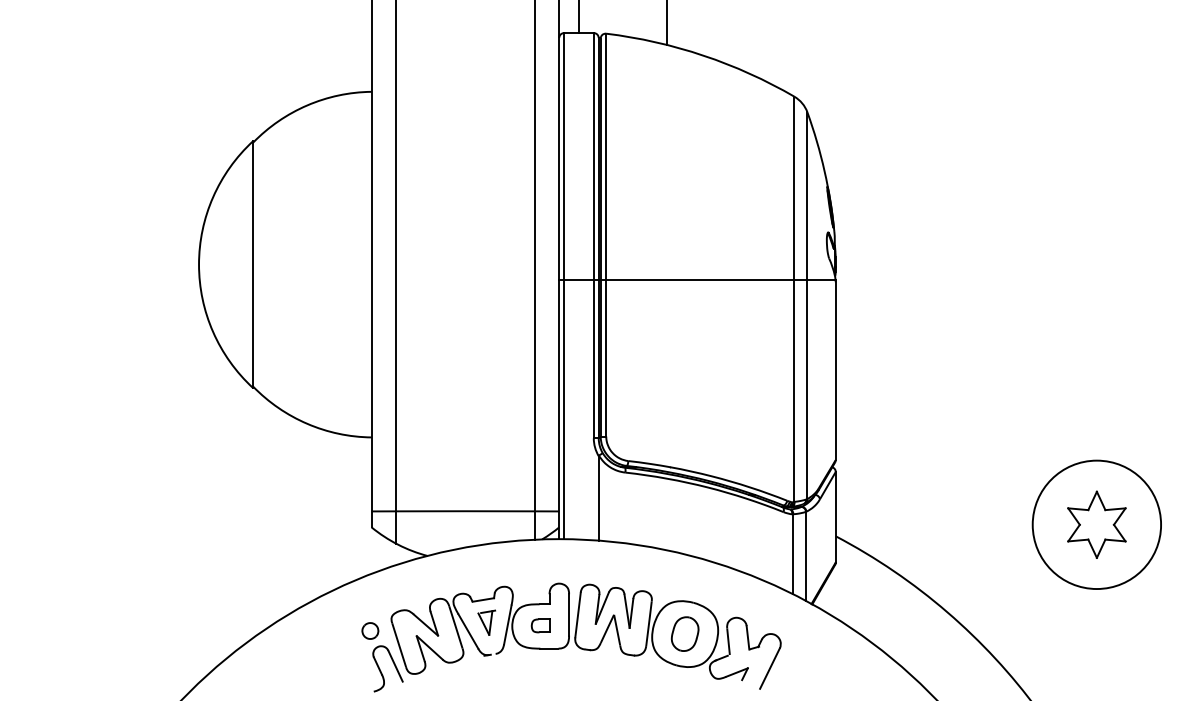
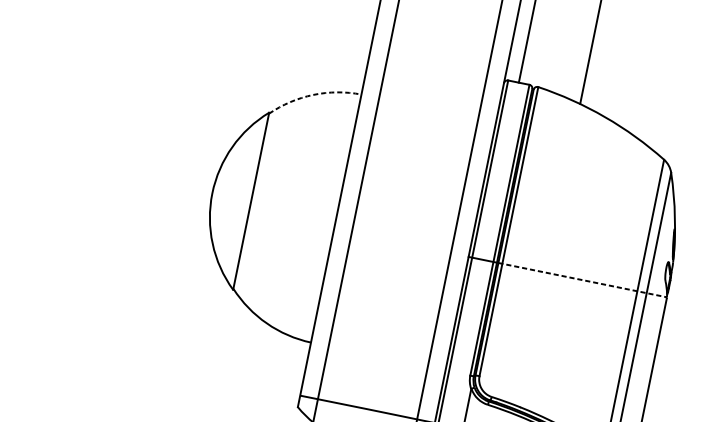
arc: (307, 105) -> (313, 95), solid -> dashed
line: (718, 279) -> (582, 279), solid -> dashed

